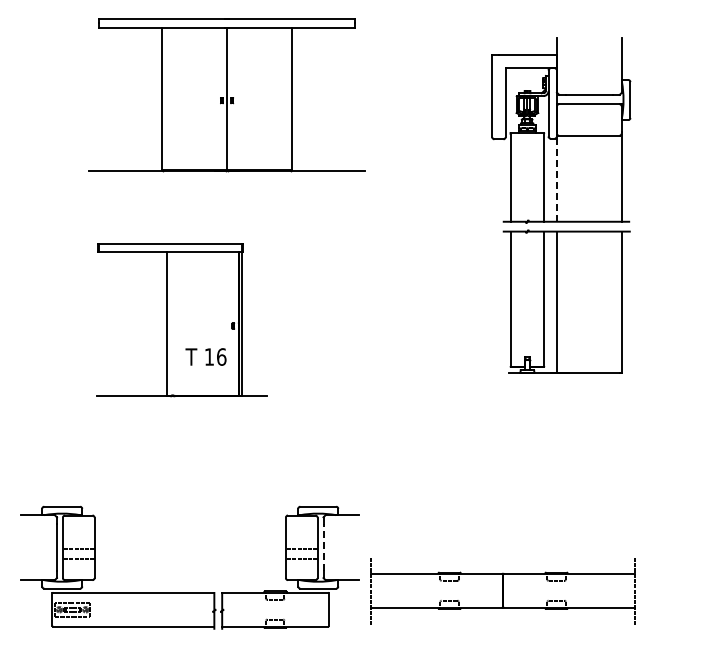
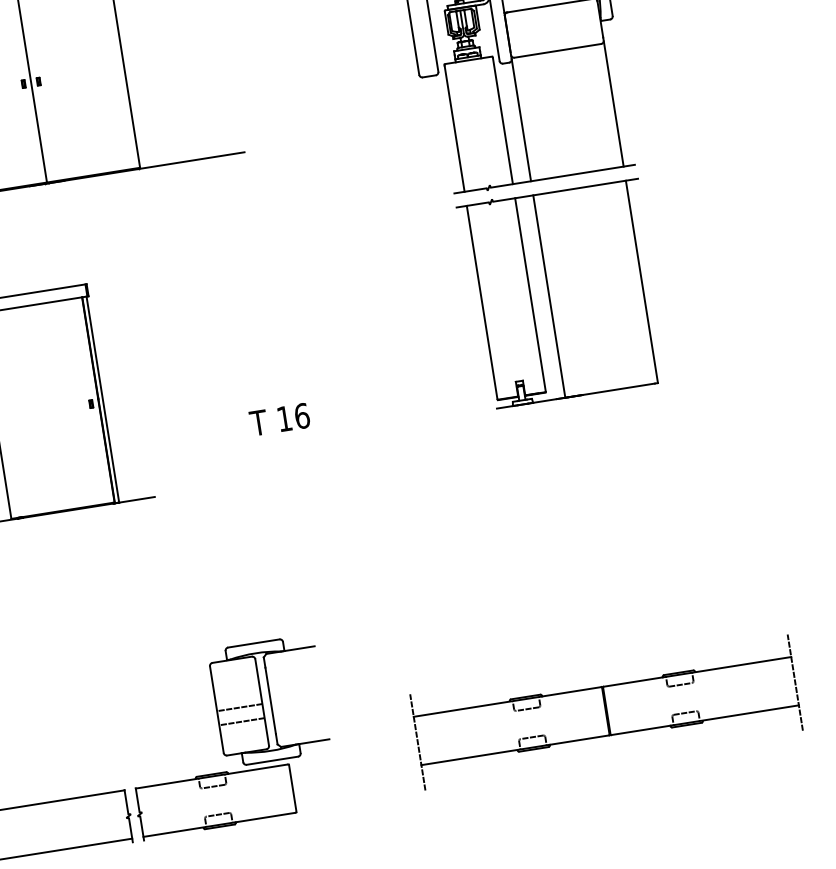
line: (556, 179) -> (520, 120), dashed -> solid
text: (205, 356) -> (278, 419), moved
line: (323, 547) -> (270, 700), dashed -> solid
part: (502, 591) -> (605, 712), moved

